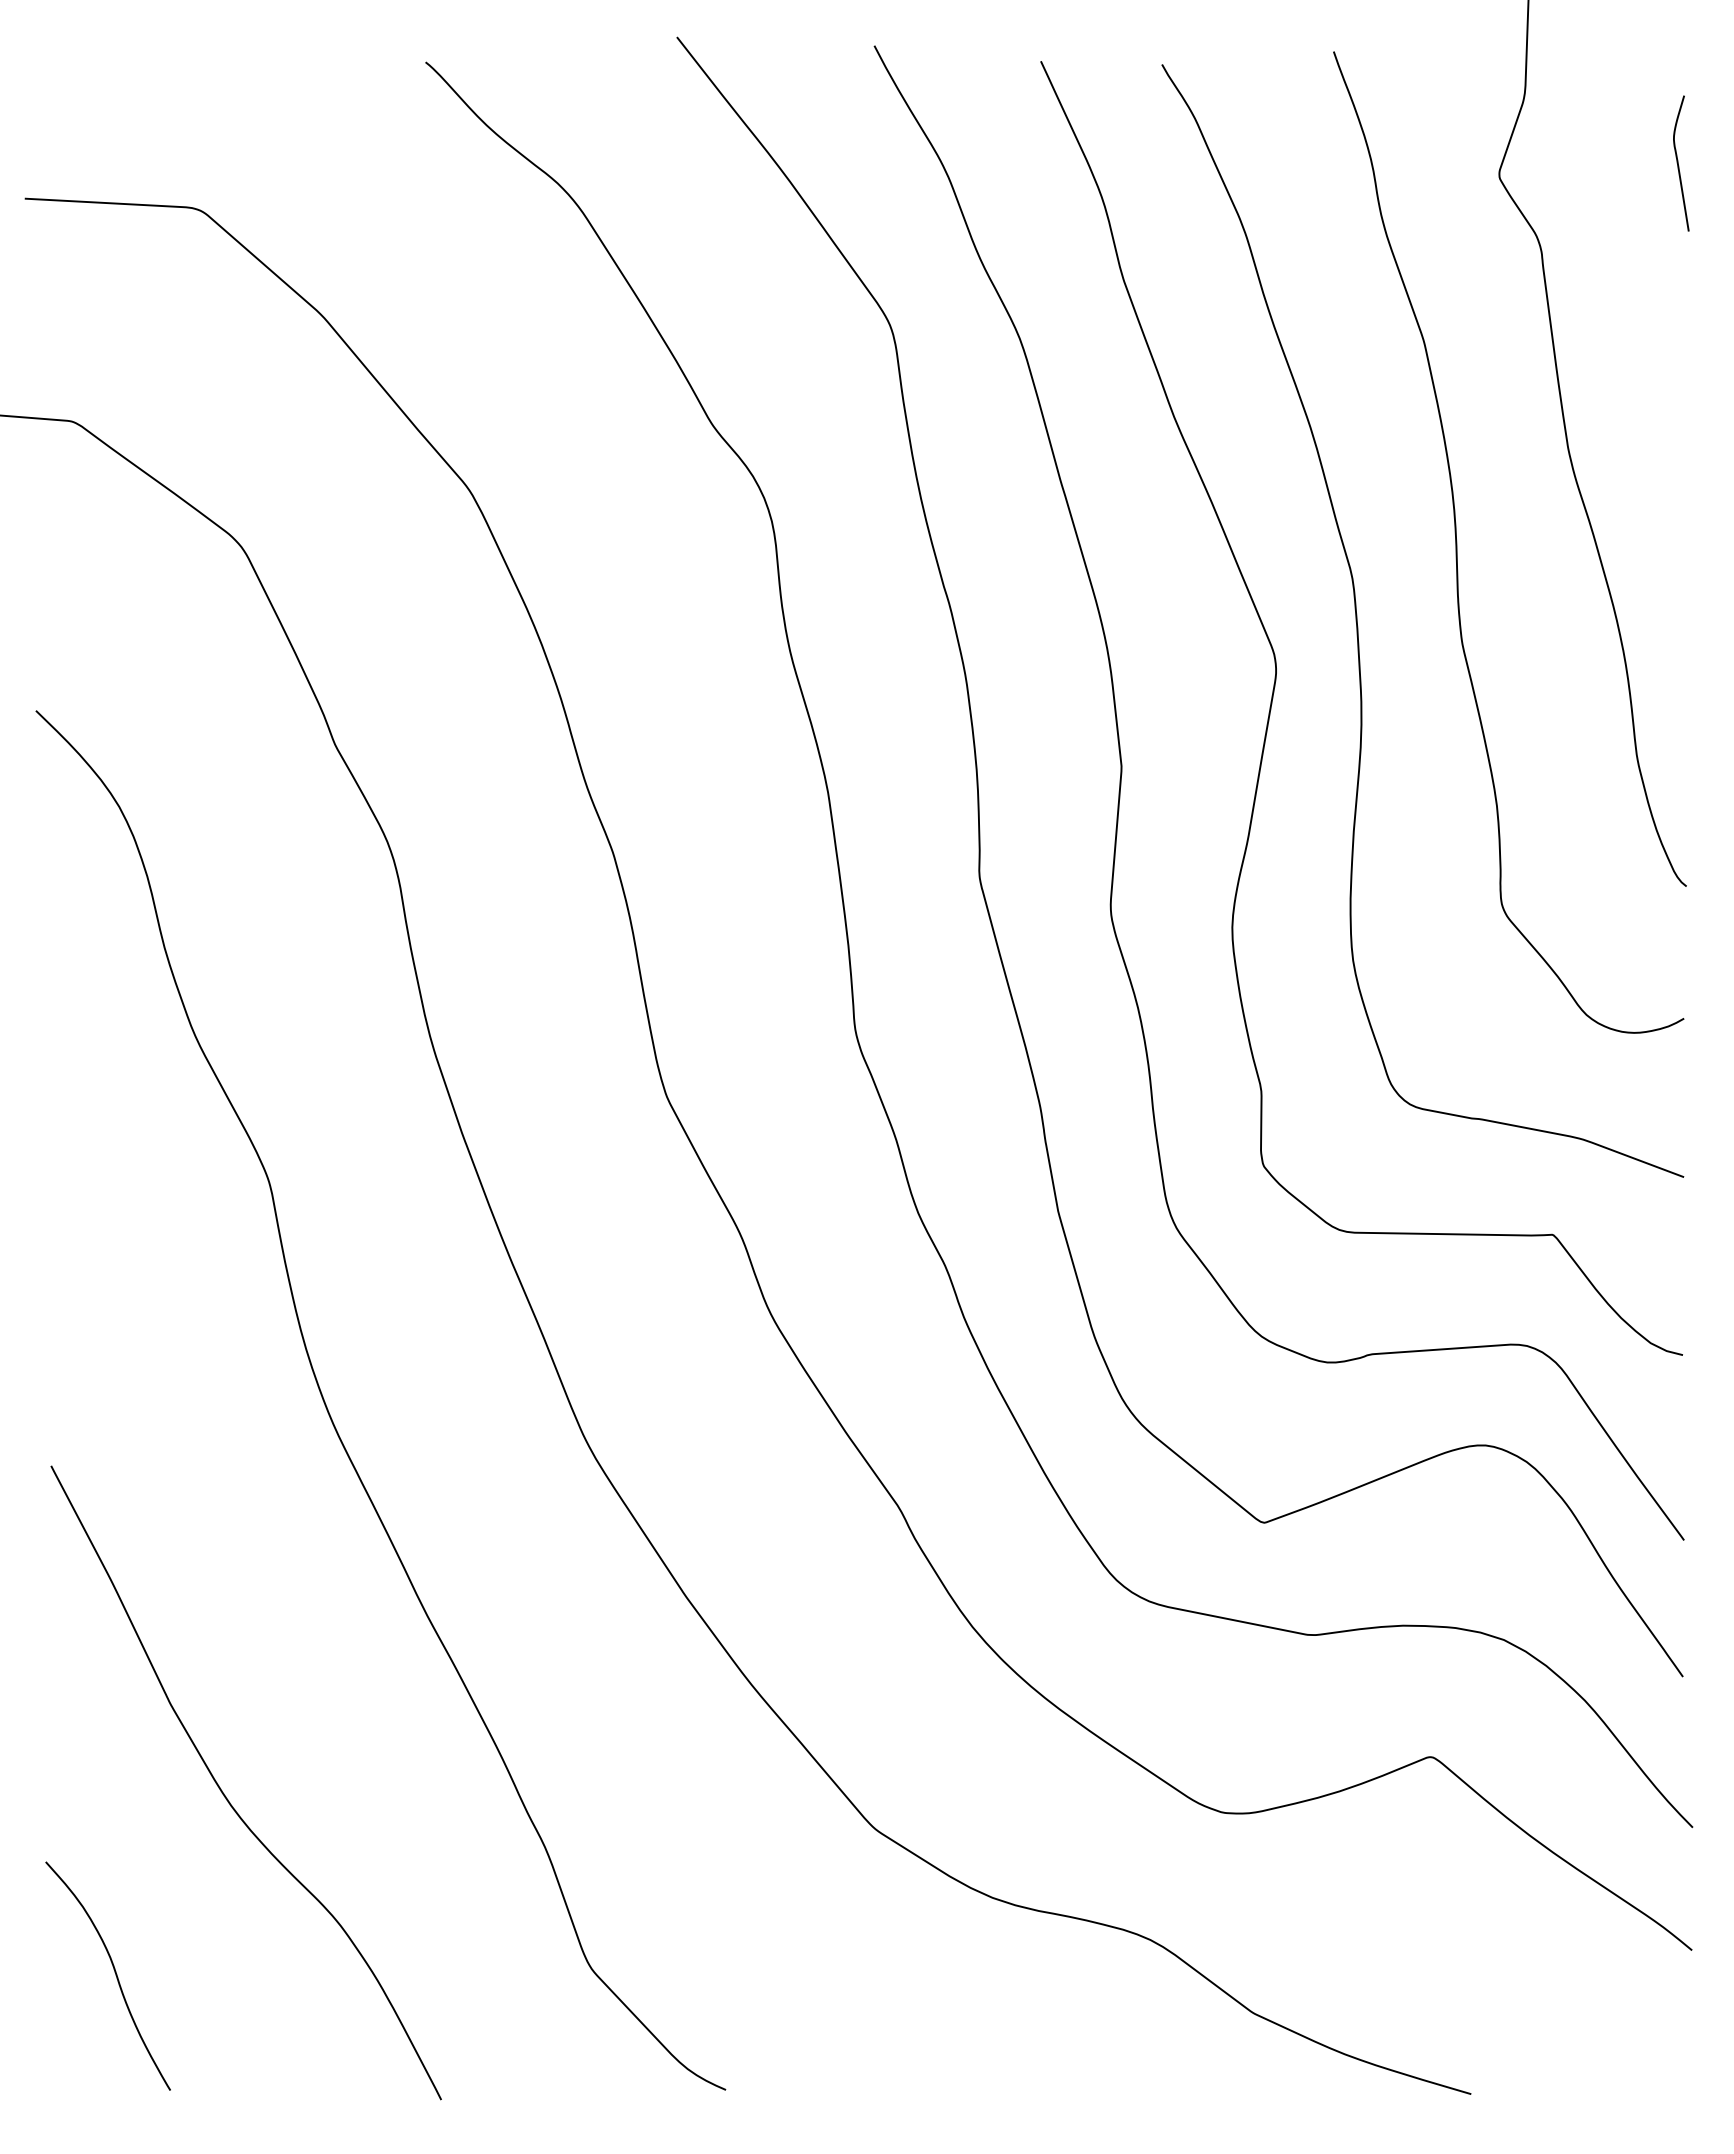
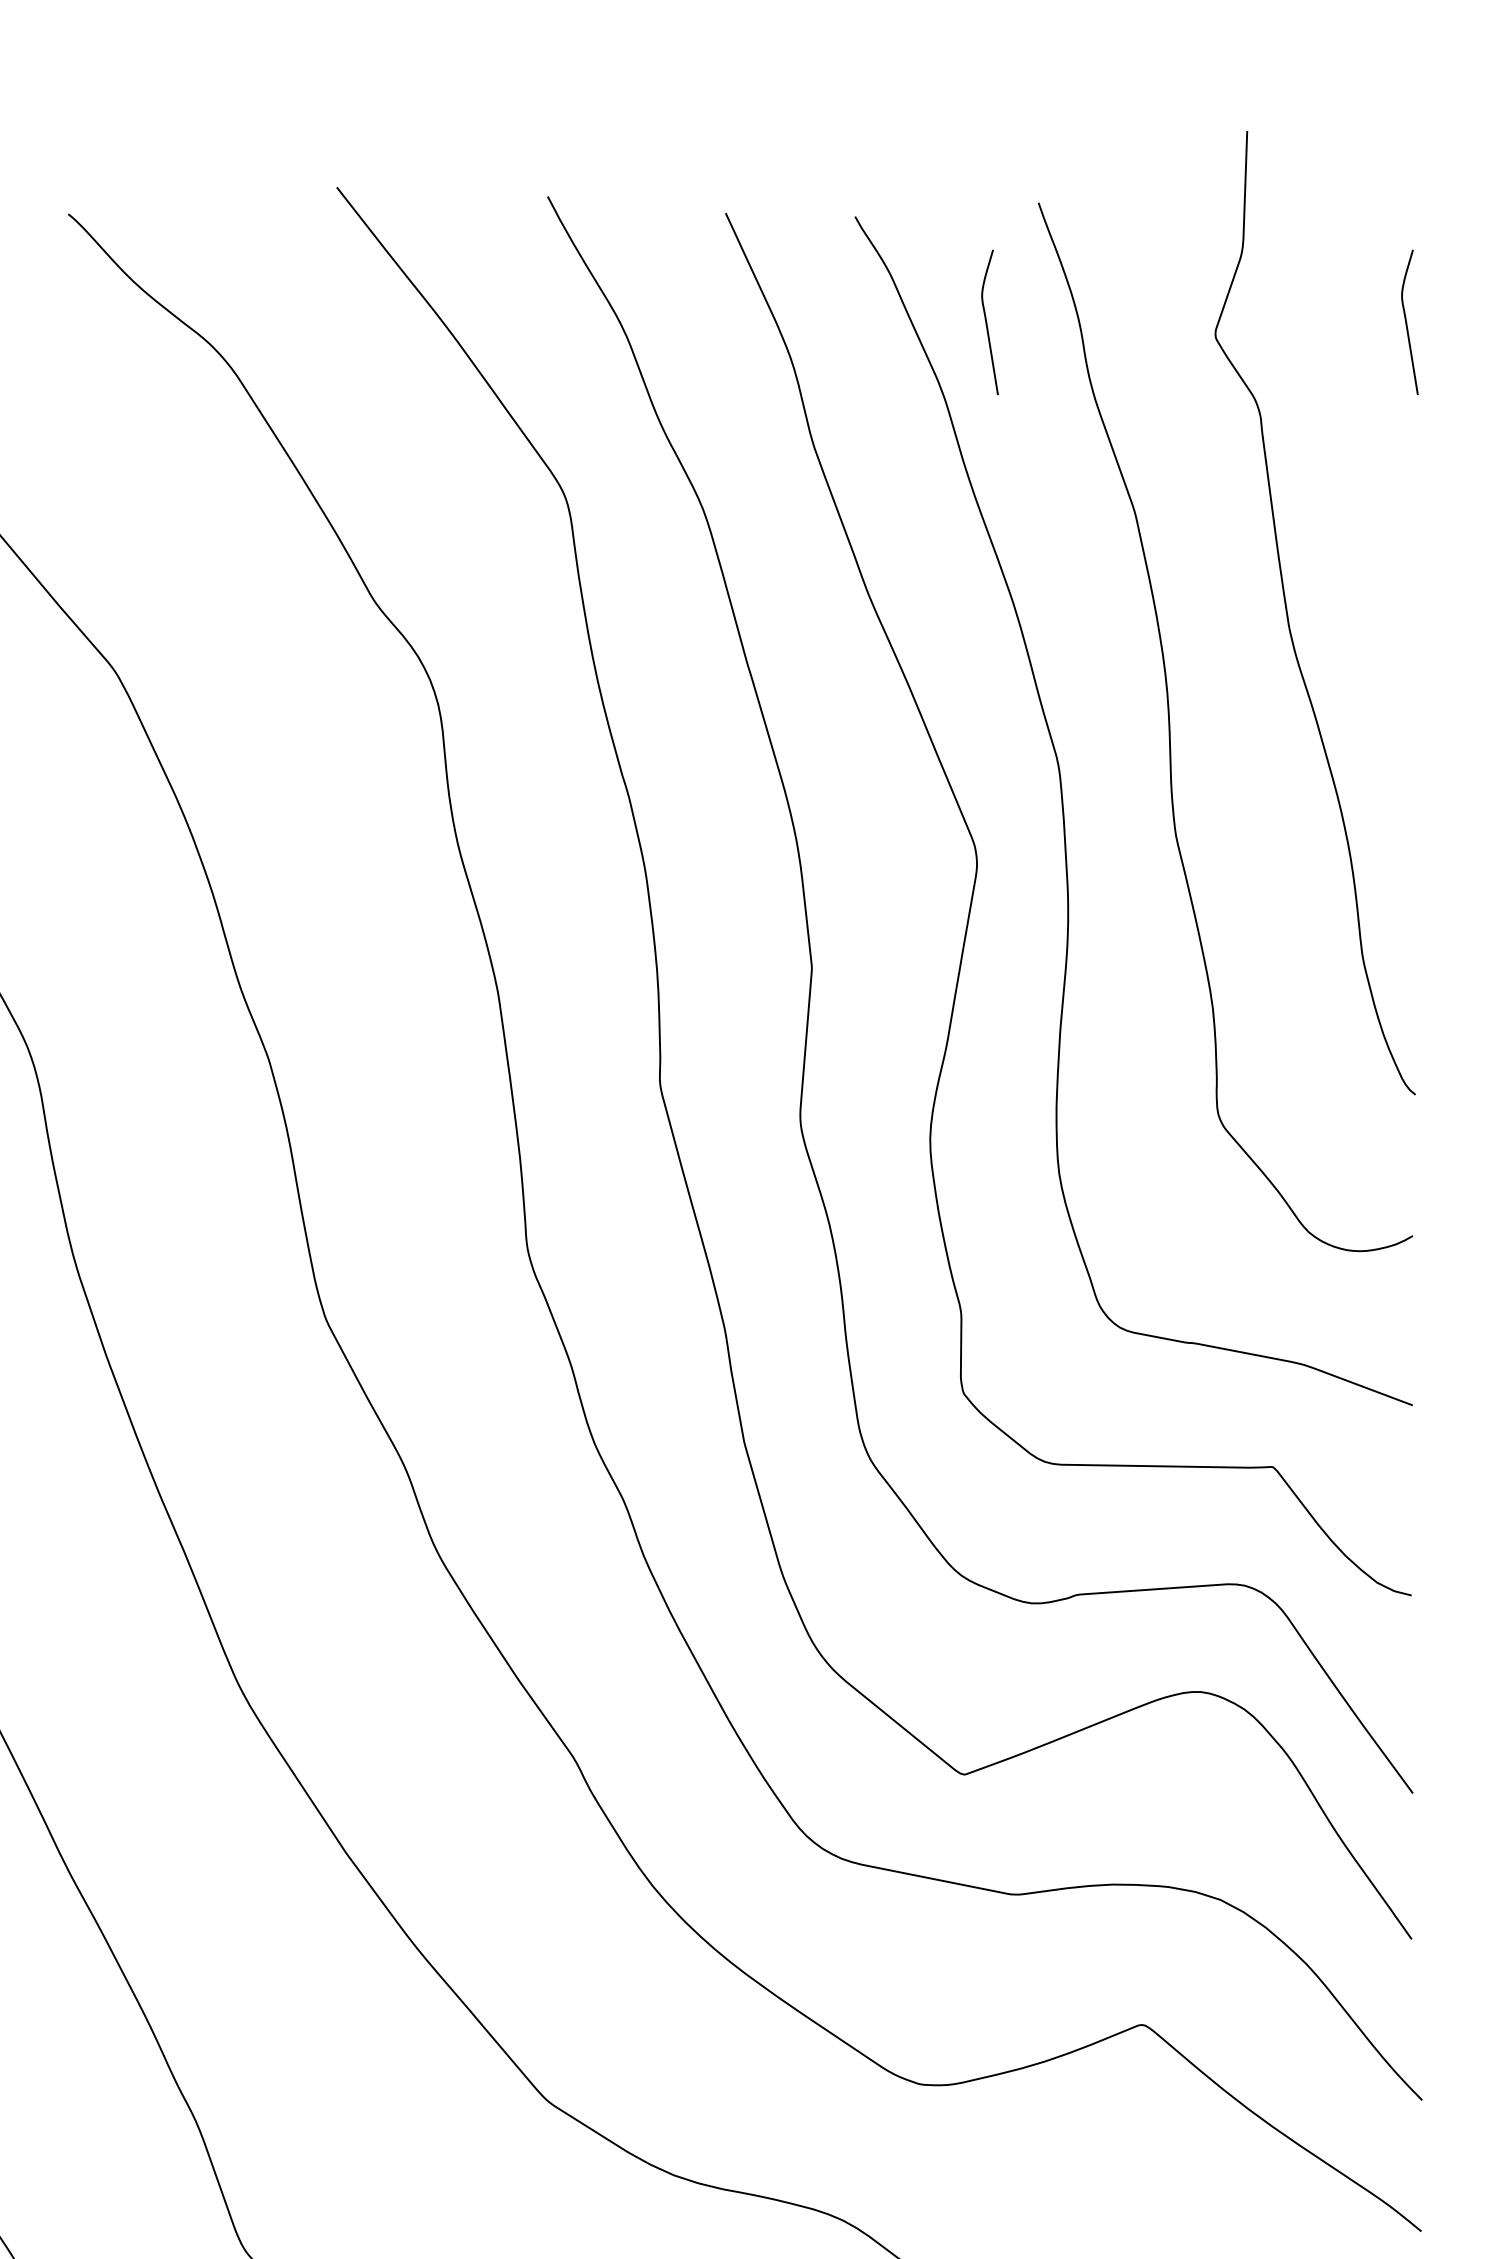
curve: (1285, 163) -> (987, 322), added

